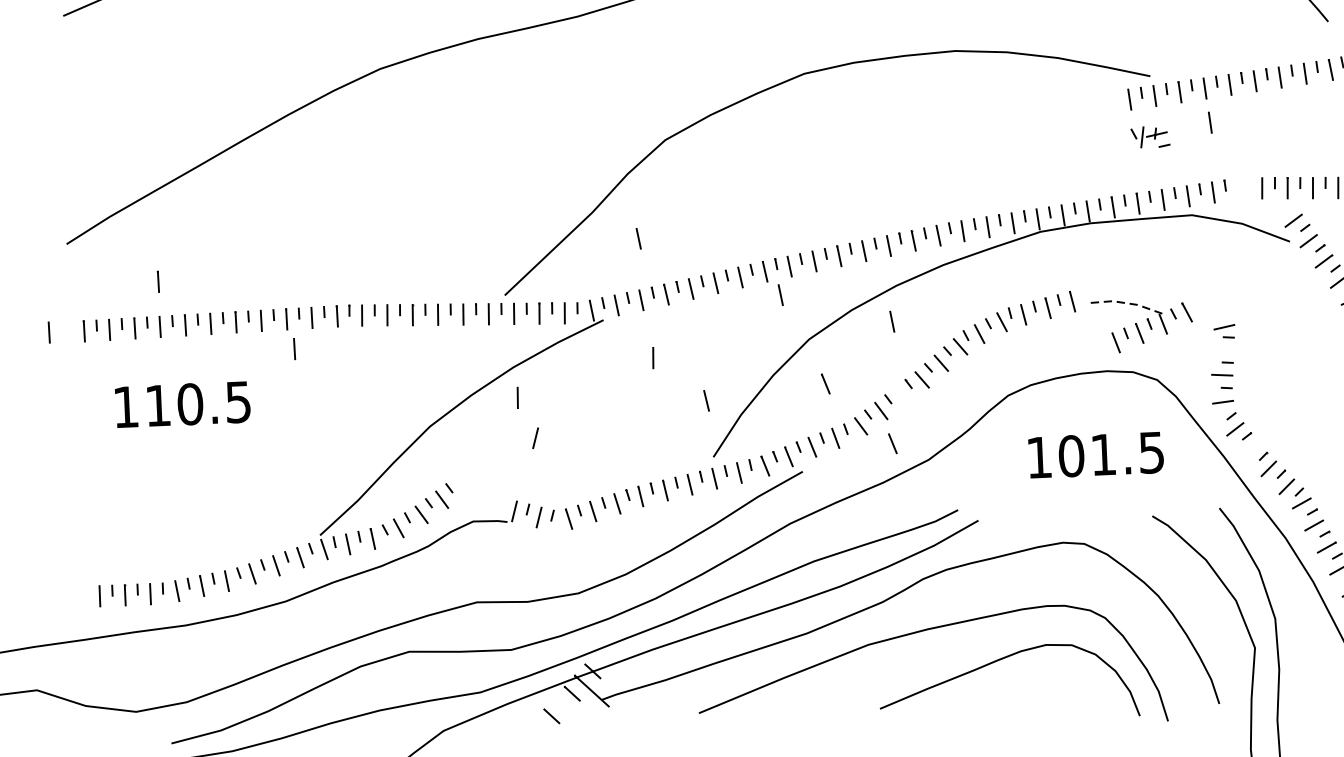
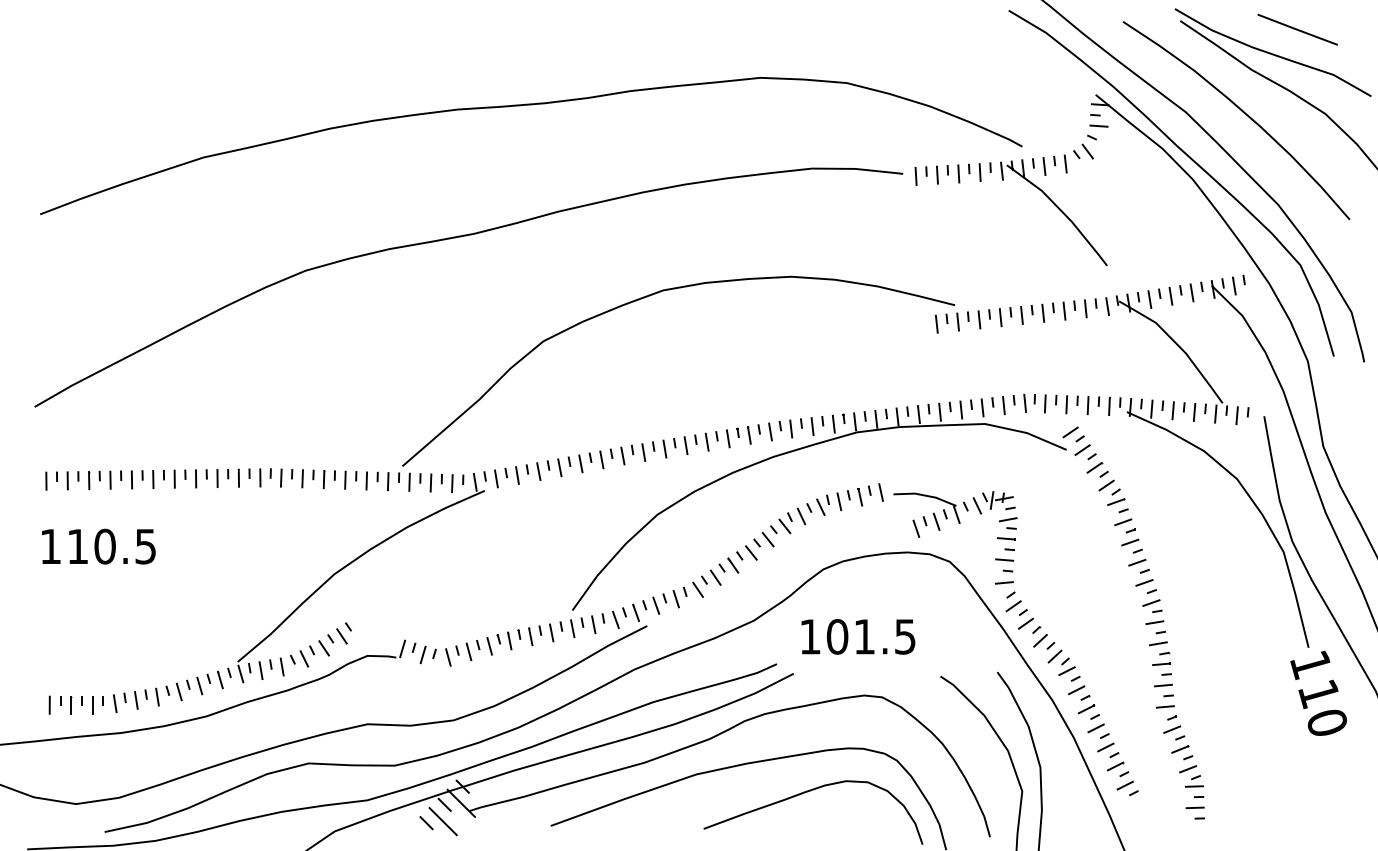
line: (1209, 122) -> (1003, 346), removed
part: (1149, 137) -> (998, 500), moved
part: (1243, 187) -> (1029, 402), added
line: (638, 238) -> (517, 423), removed
line: (158, 281) -> (110, 441), removed
line: (779, 294) -> (634, 475), removed
line: (1125, 302) -> (925, 495), dashed -> solid
line: (892, 321) -> (728, 502), removed
line: (48, 332) -> (16, 480), removed
line: (295, 348) -> (223, 503), removed
line: (1223, 349) -> (1006, 538), added
line: (653, 357) -> (525, 524), removed
line: (825, 383) -> (669, 552), removed
line: (901, 395) -> (733, 565), added
line: (517, 396) -> (409, 552), removed
line: (706, 400) -> (568, 562), removed
text: (182, 404) -> (98, 546), moved
line: (534, 437) -> (422, 587), removed
line: (893, 443) -> (724, 605), removed
line: (1250, 449) -> (1025, 623), added
text: (1096, 454) -> (858, 636), moved
line: (570, 713) -> (442, 821), added

